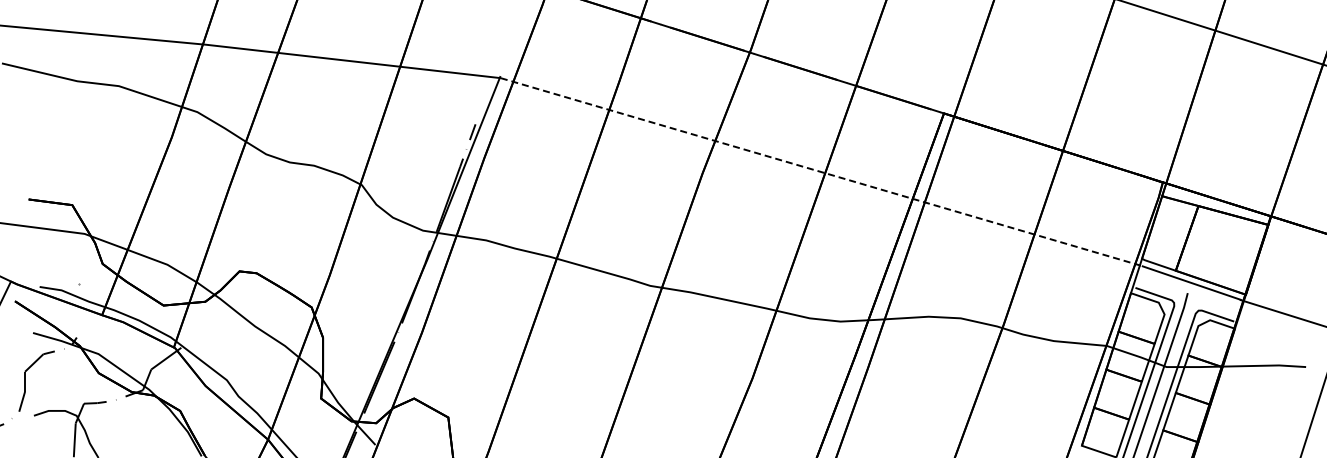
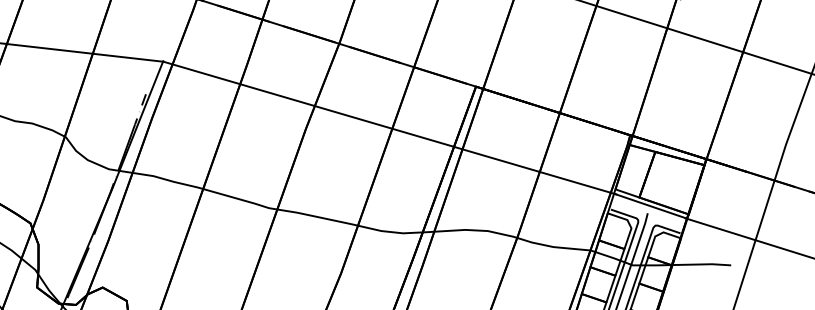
line: (821, 172) -> (389, 128), dashed -> solid

